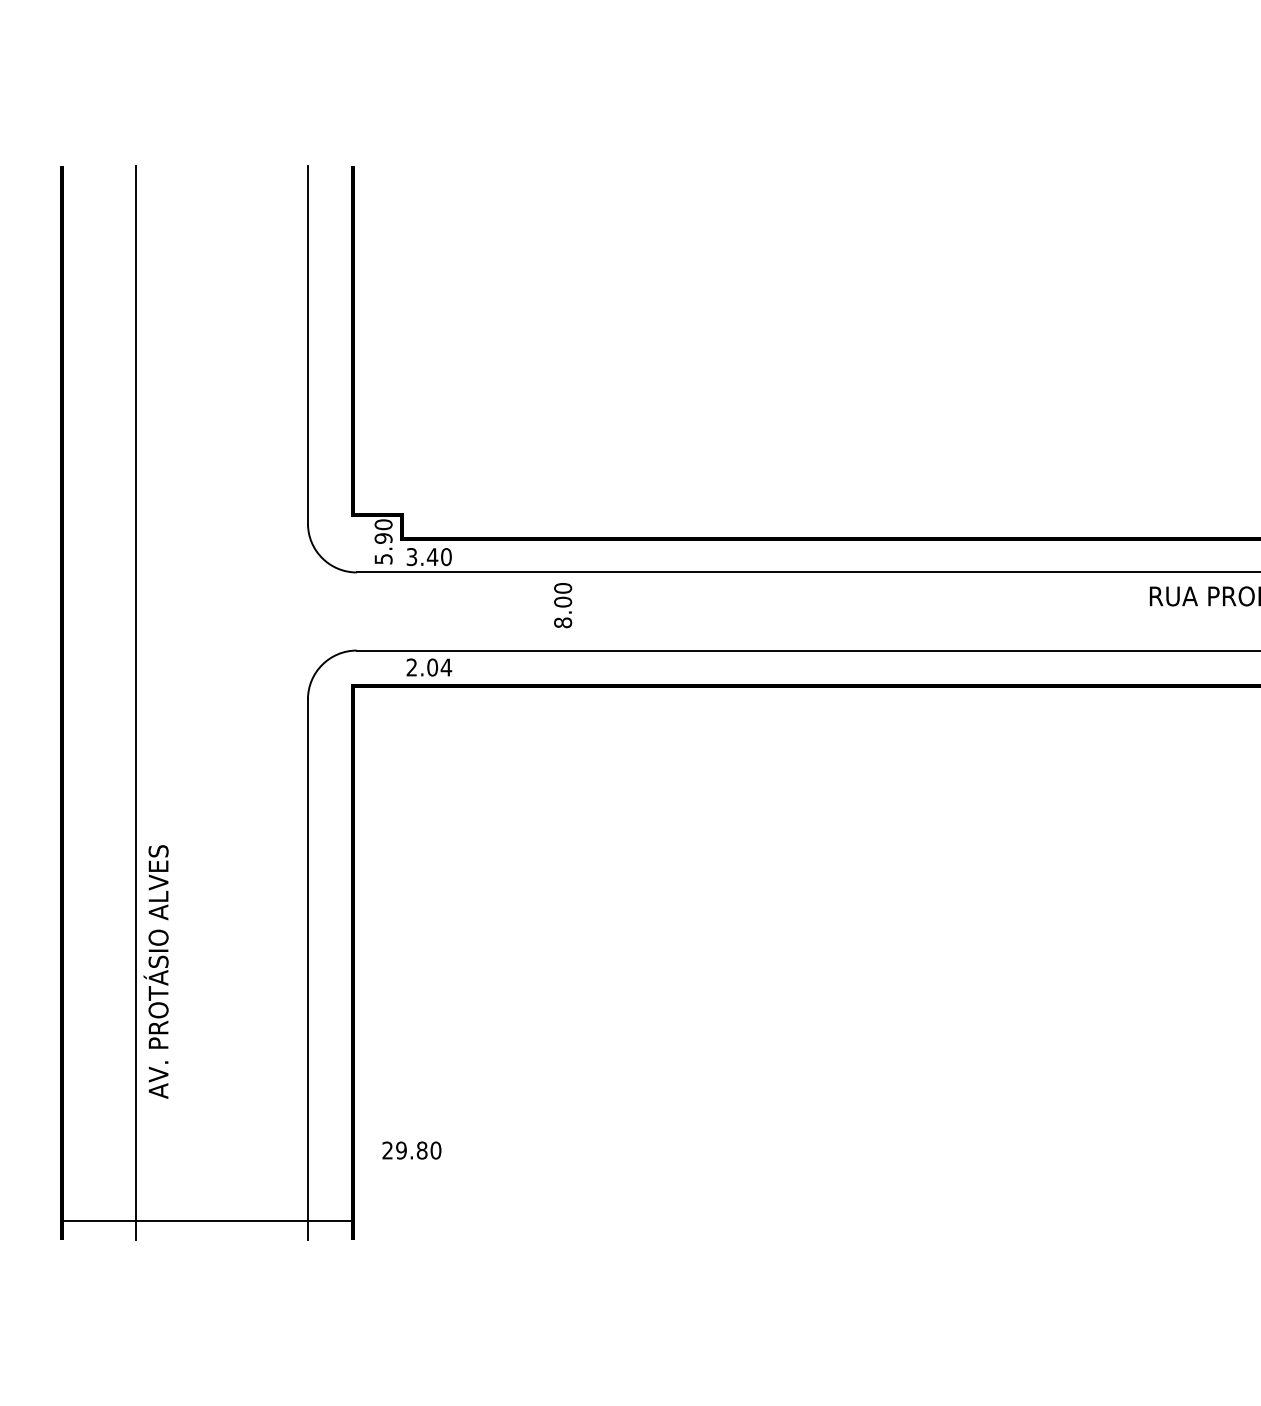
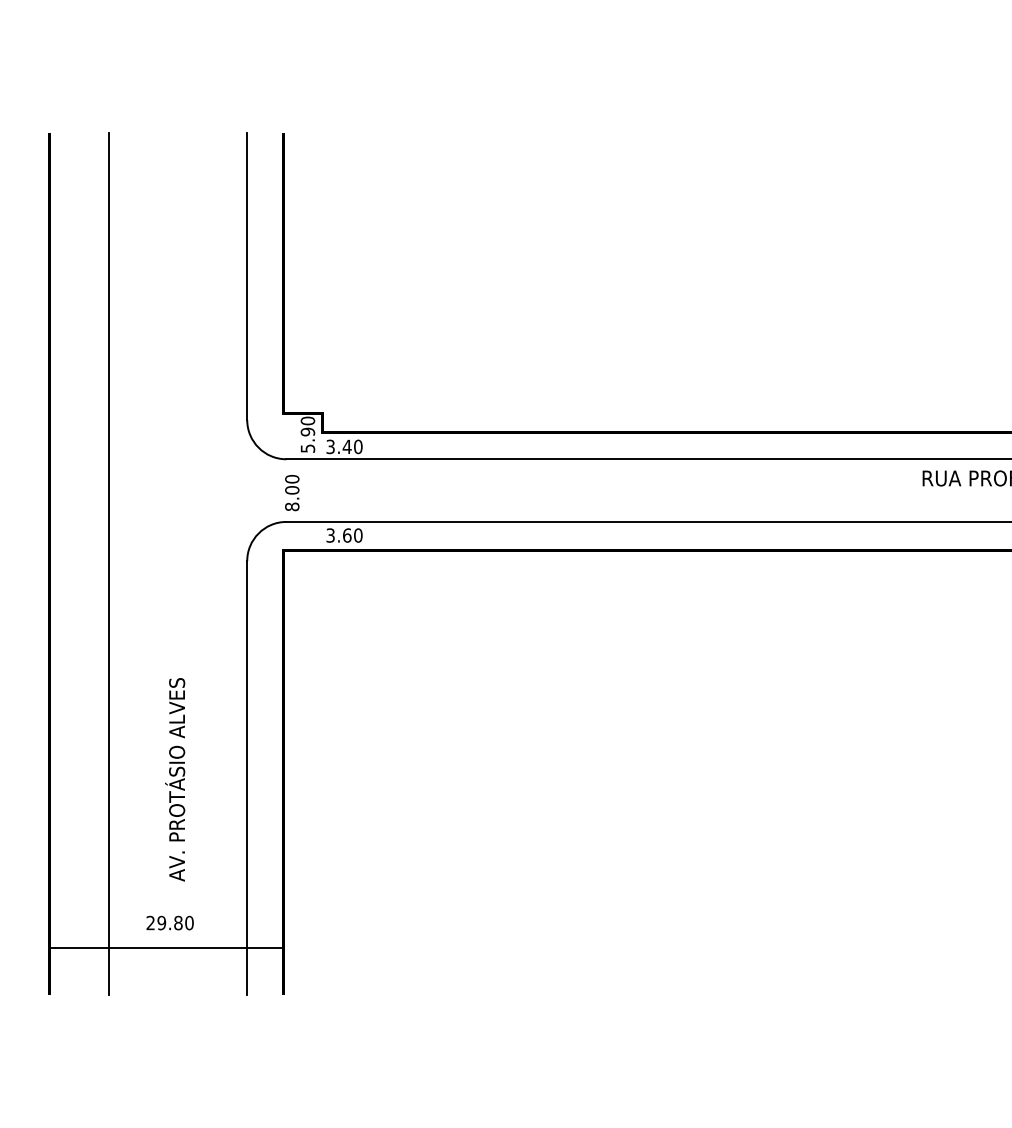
text: (563, 605) -> (292, 492), moved
text: (429, 667) -> (344, 535), 2.04 -> 3.60
text: (155, 971) -> (174, 779), moved
text: (411, 1150) -> (169, 923), moved
line: (206, 1220) -> (165, 947), moved

